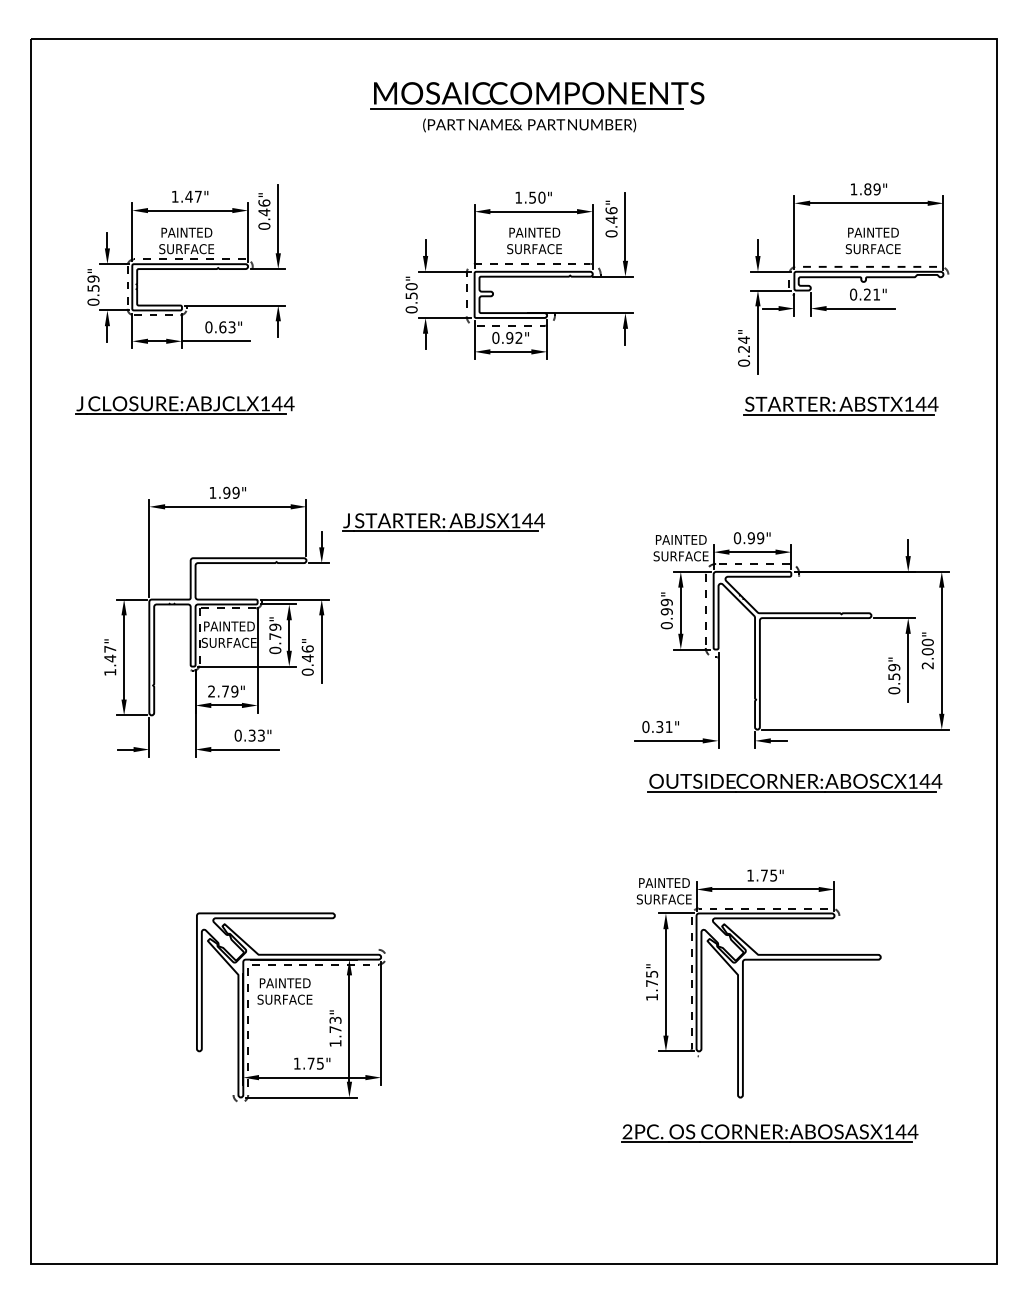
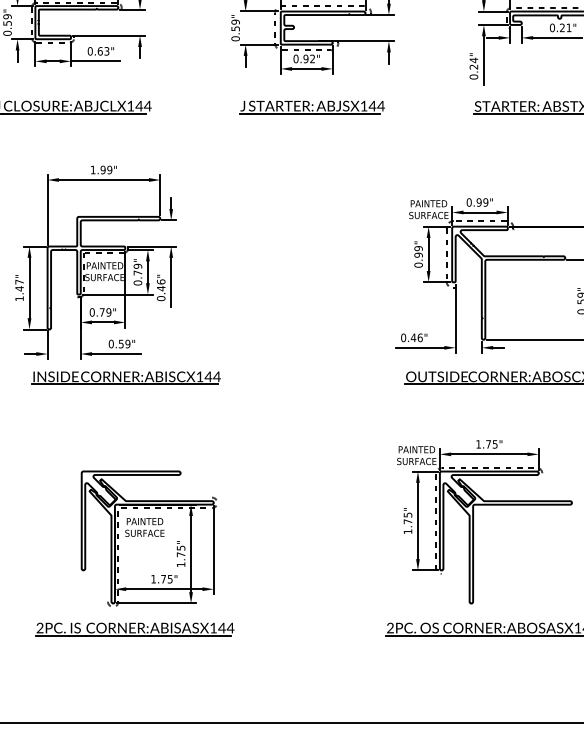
text: (411, 286) -> (235, 22), 0.50" -> 0.59"
part: (443, 522) -> (312, 107), moved
text: (211, 691) -> (92, 312), 2.79" -> 0.79"
text: (664, 727) -> (416, 338), 0.31" -> 0.46"
text: (256, 735) -> (124, 343), 0.33" -> 0.59"
part: (259, 782) -> (126, 377), added
text: (334, 1019) -> (180, 547), 1.73" -> 1.75"
part: (271, 1133) -> (135, 629), added

